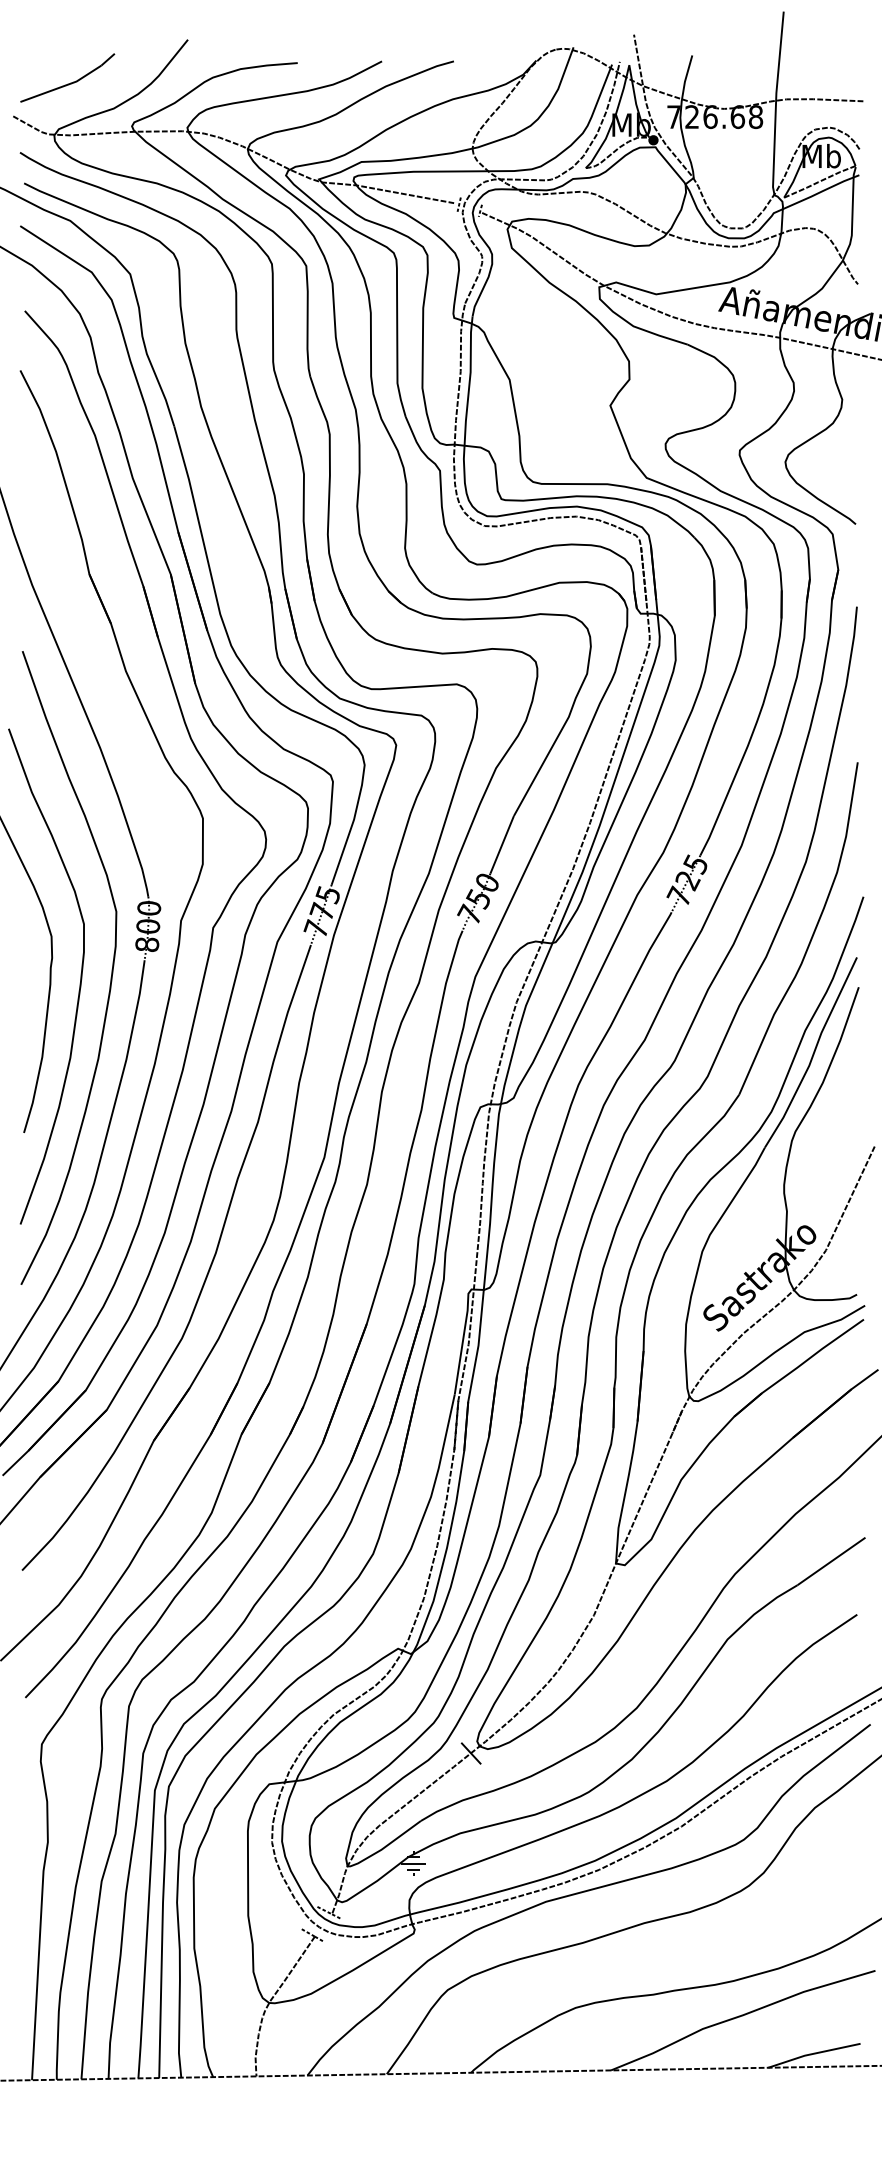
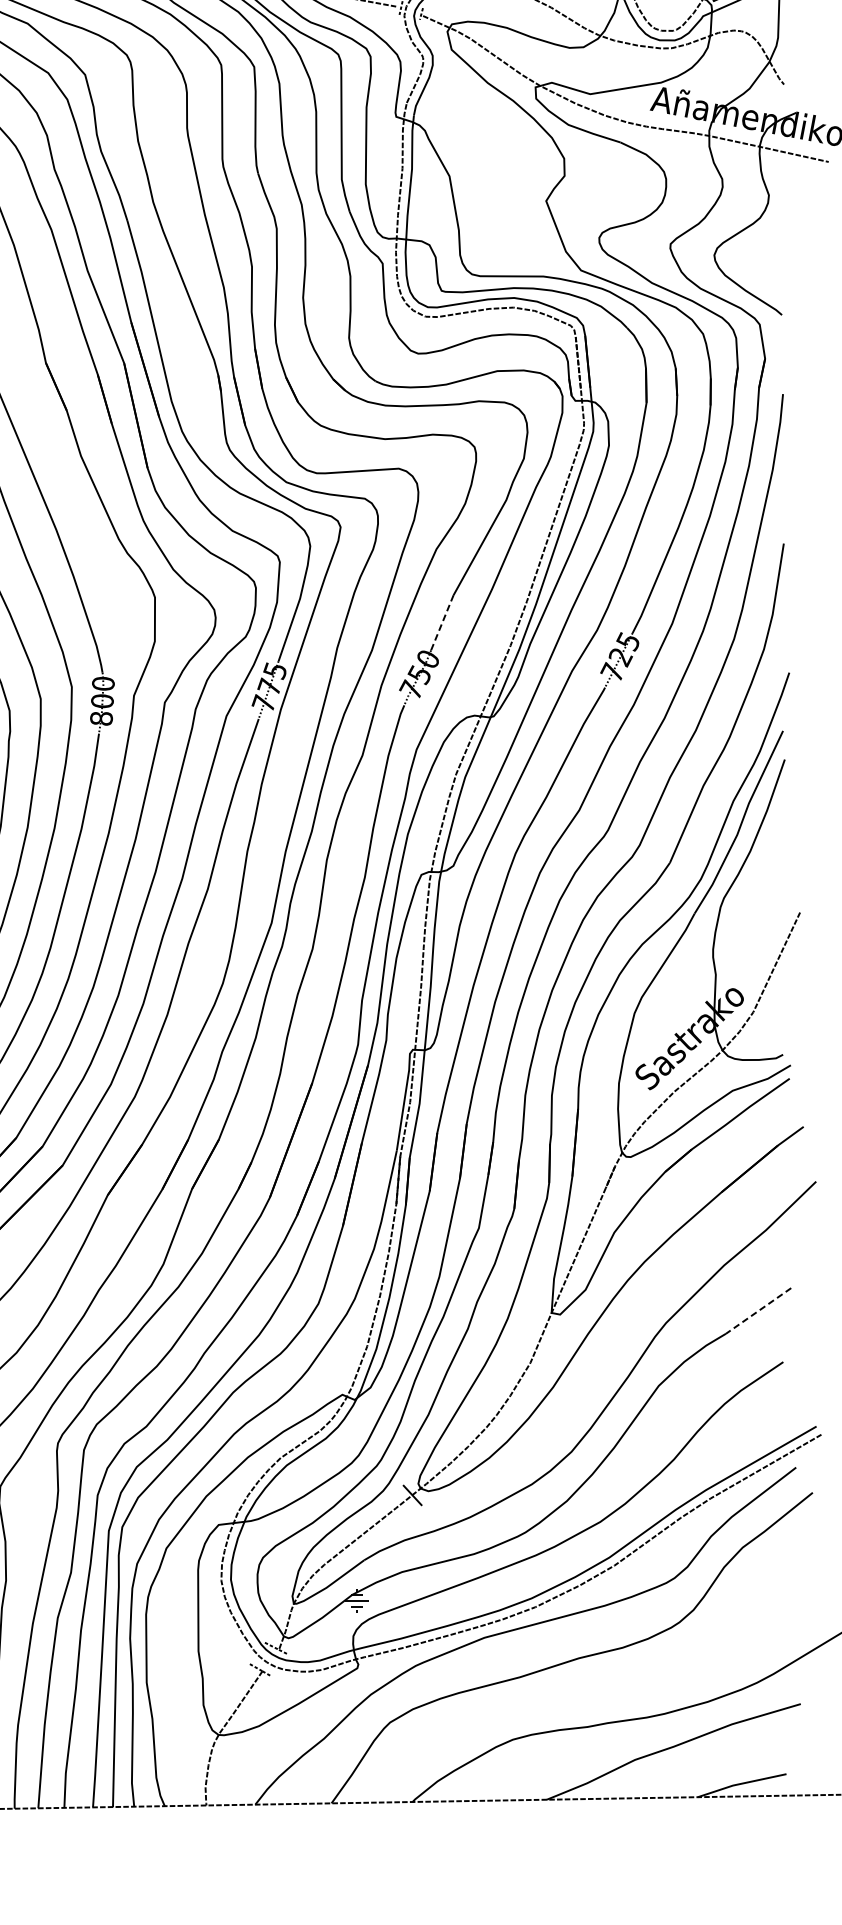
line: (501, 845) -> (441, 623), solid -> dashed
line: (831, 1561) -> (758, 1311), solid -> dashed

